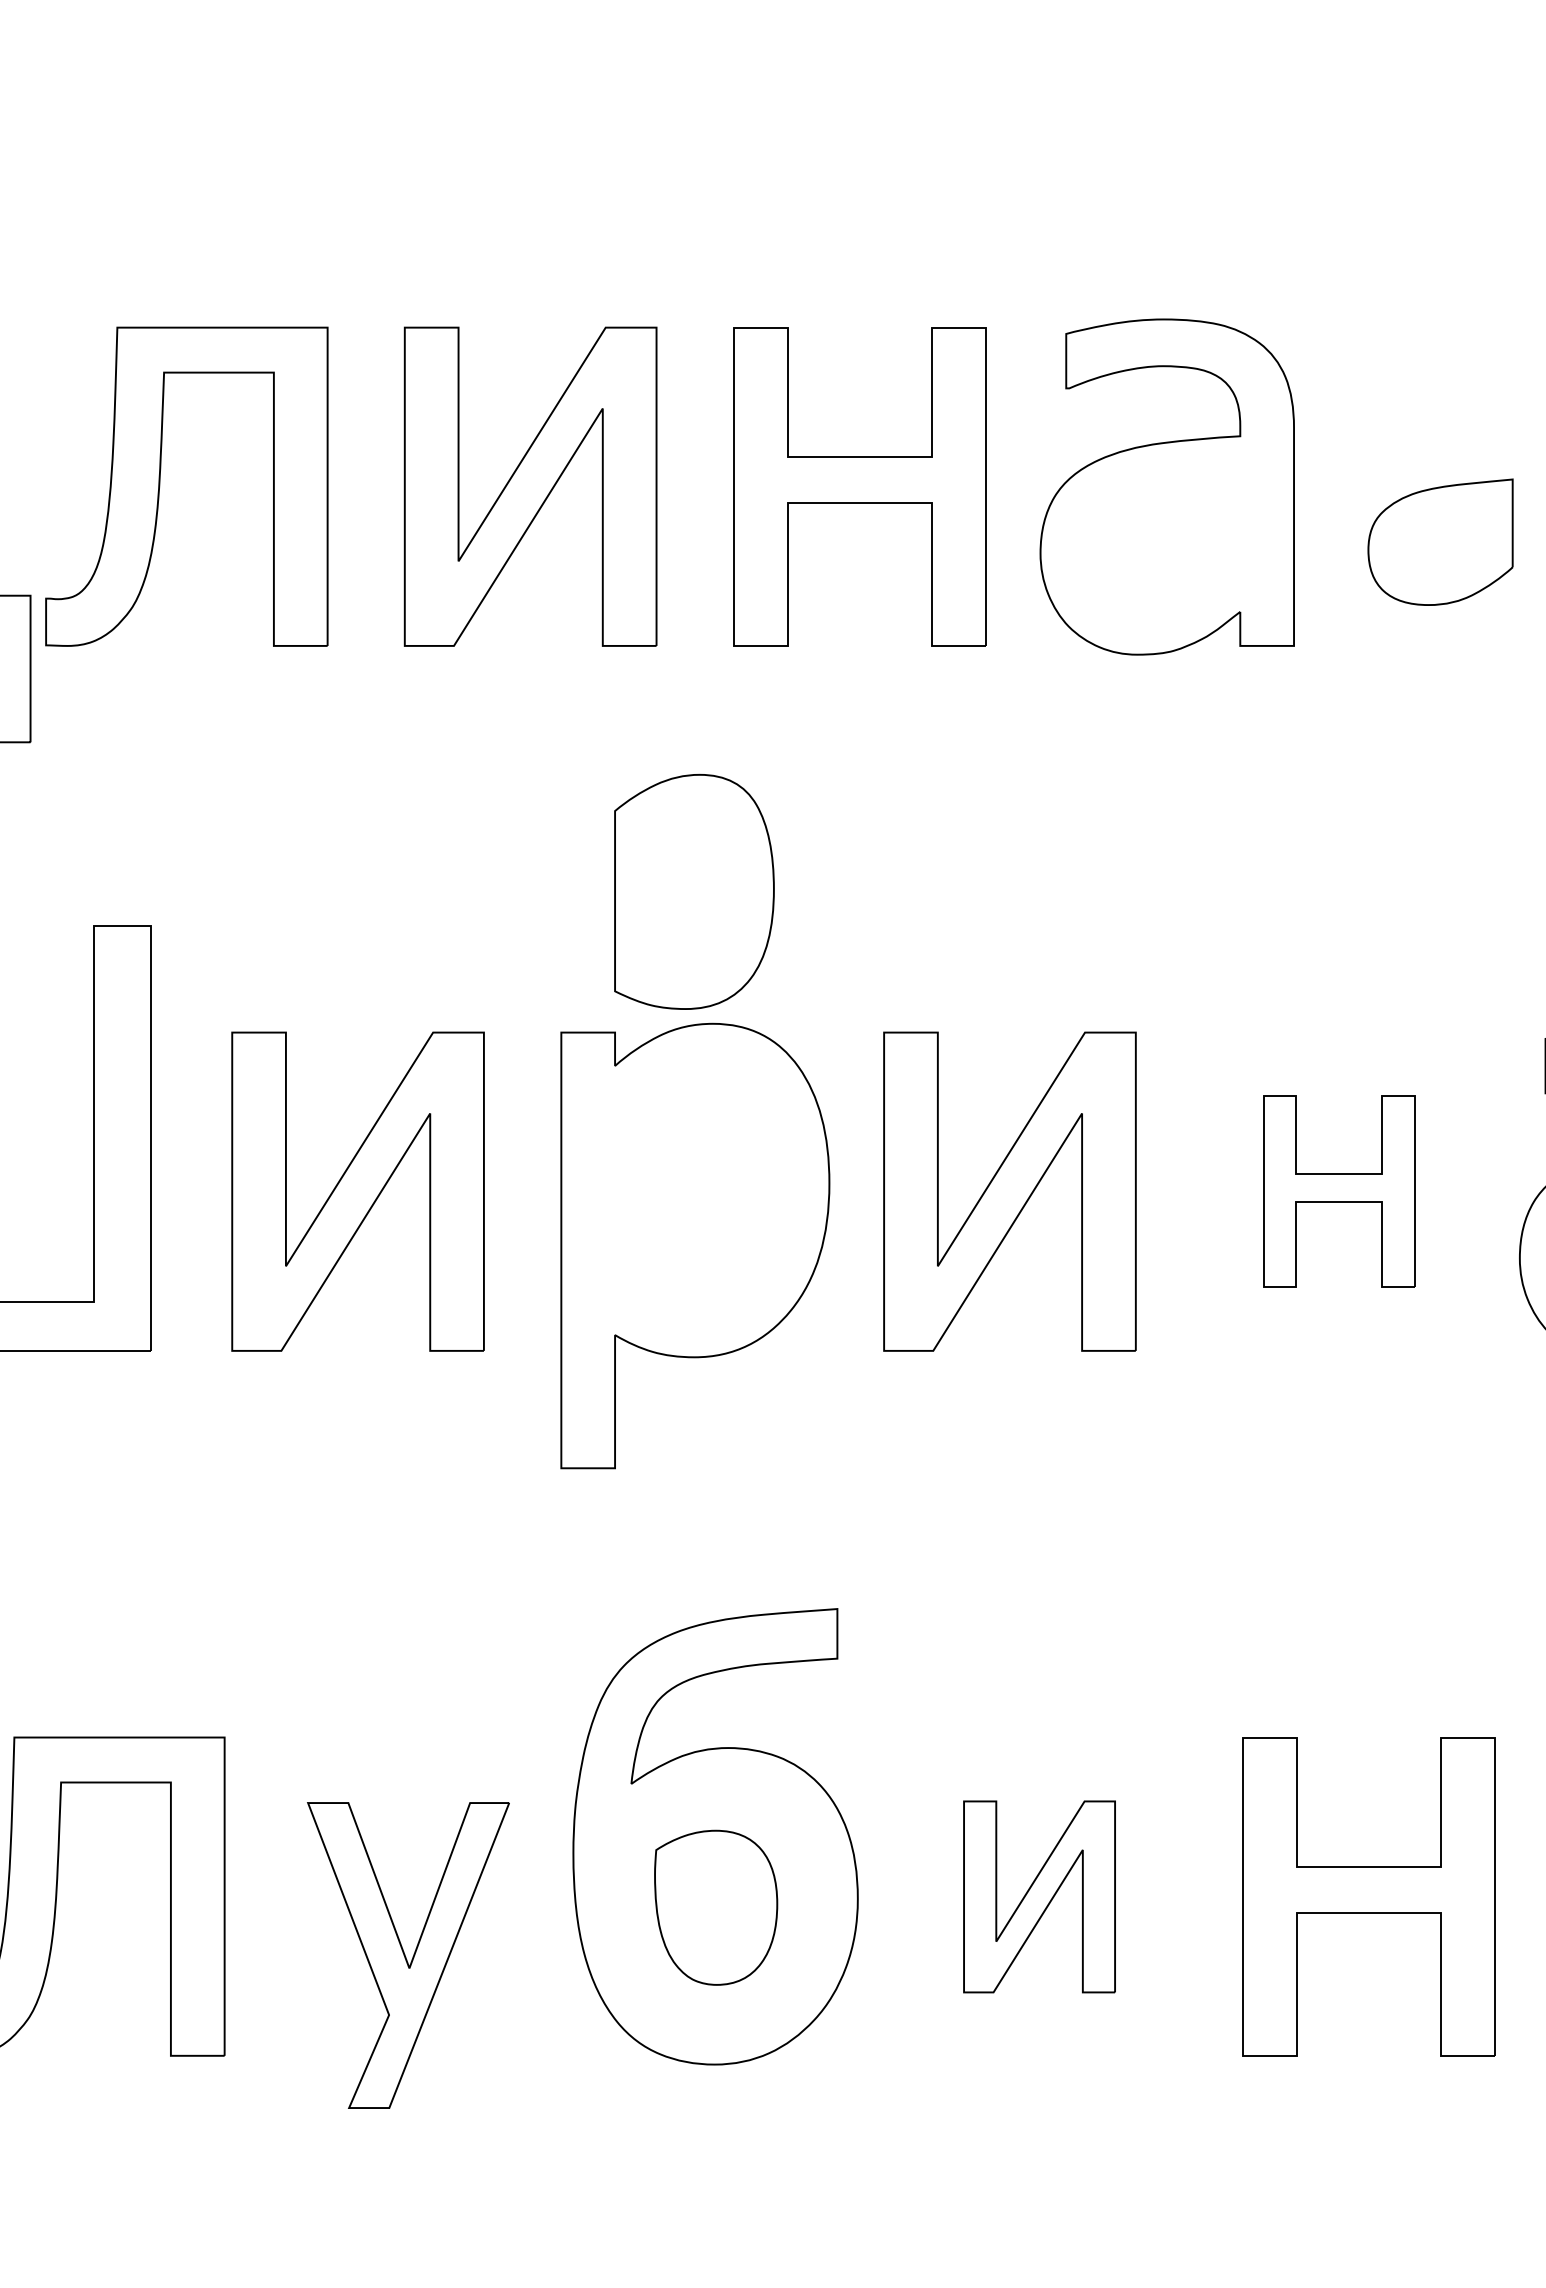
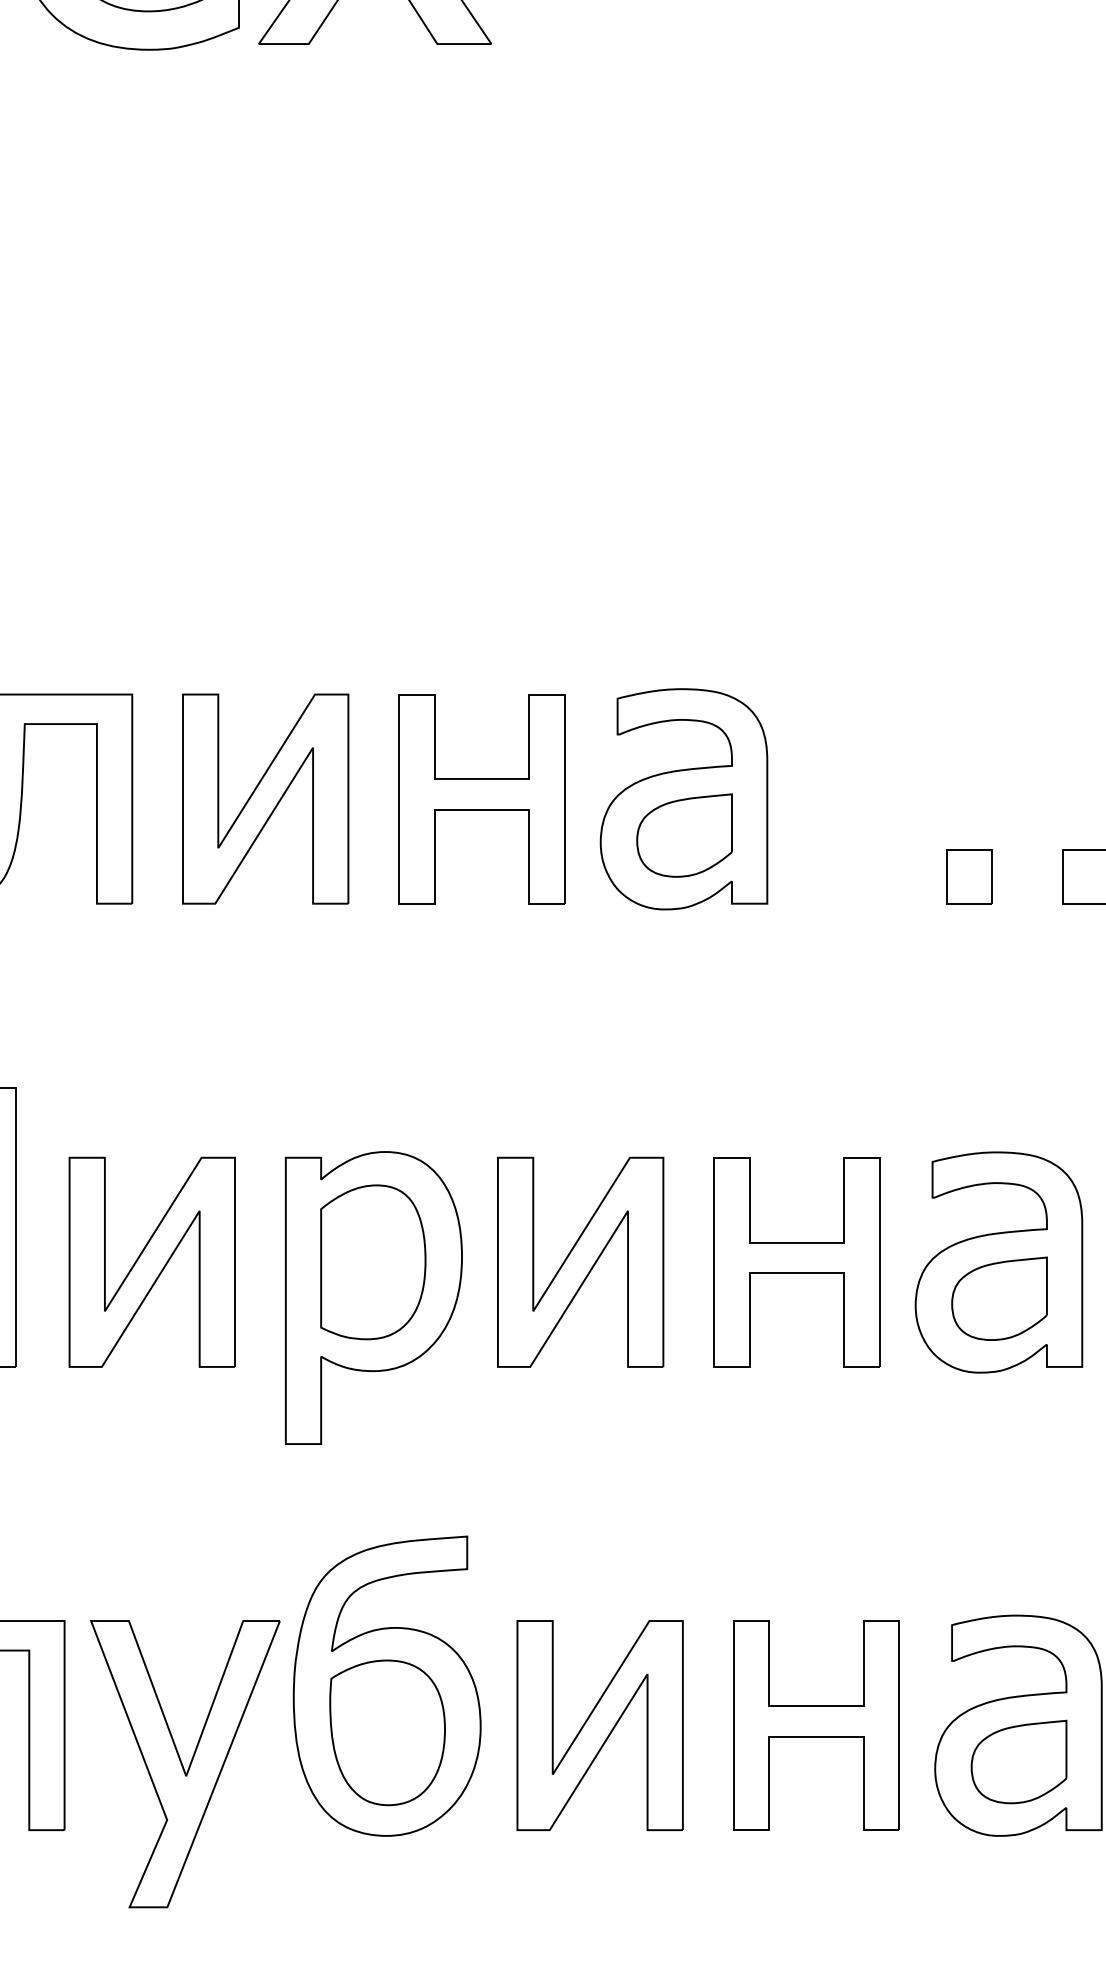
part: (1440, 542) -> (684, 835), moved
part: (694, 892) -> (373, 1262), moved
part: (1338, 1191) -> (796, 1262), size x1.67
part: (1038, 1896) -> (599, 1725), size x1.67
part: (716, 1907) -> (387, 1732), size x1.43
part: (408, 1955) -> (185, 1764), size x1.43

